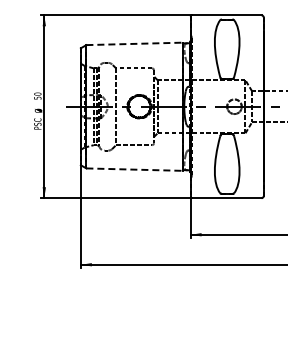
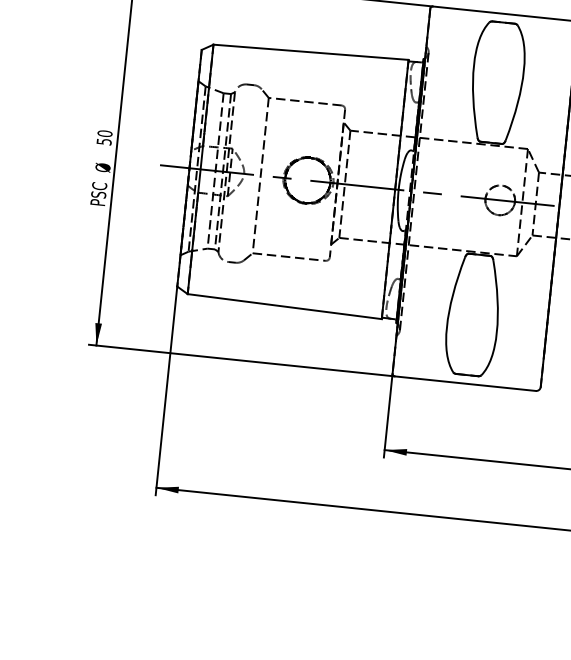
line: (134, 43) -> (311, 51), dashed -> solid
line: (134, 169) -> (284, 306), dashed -> solid

